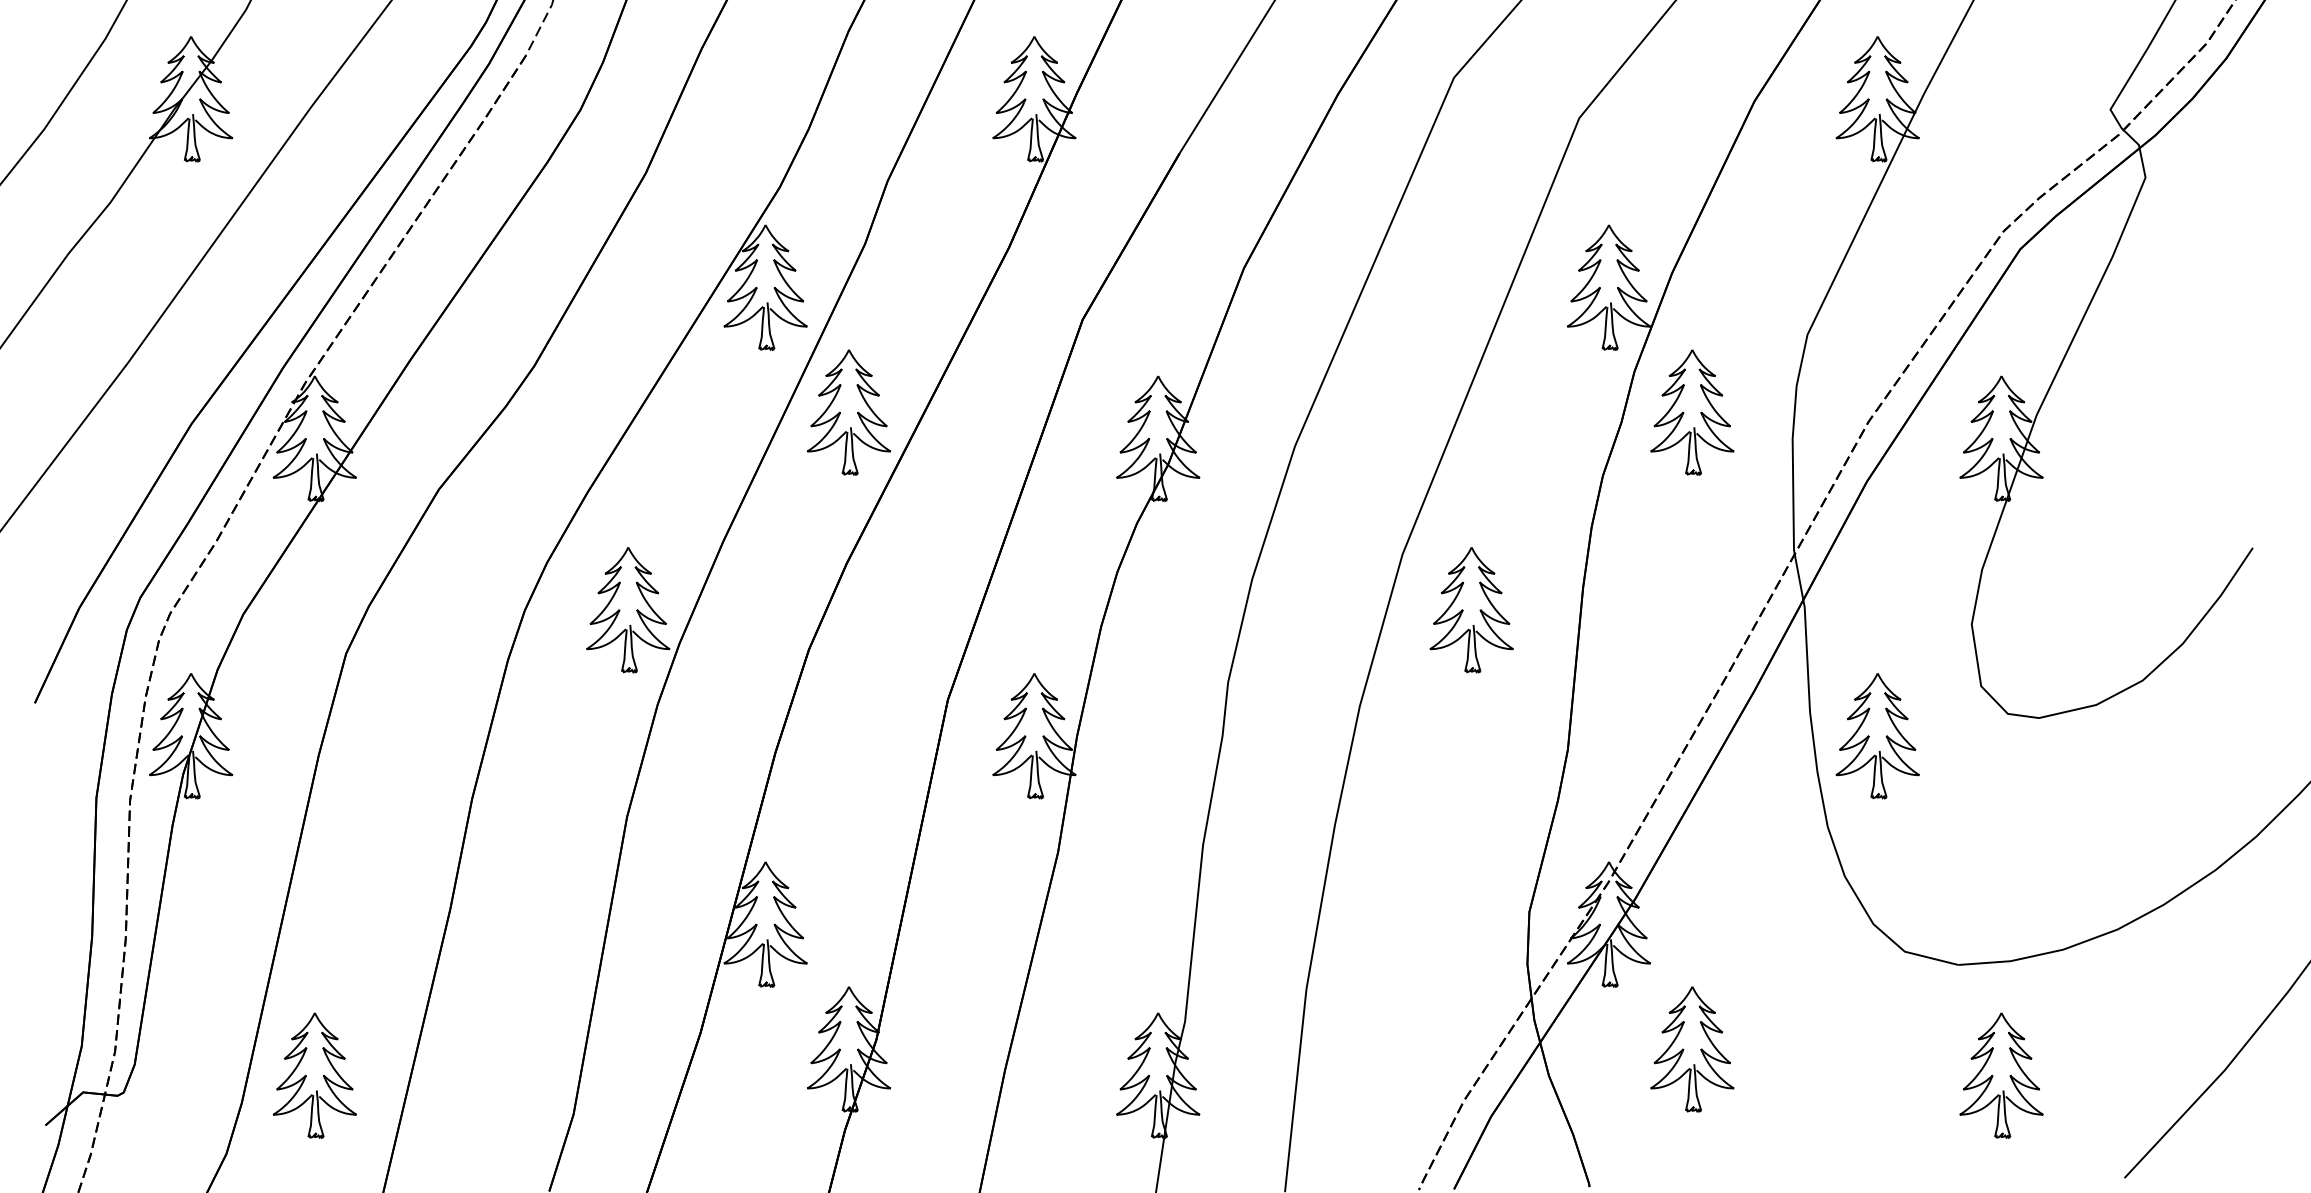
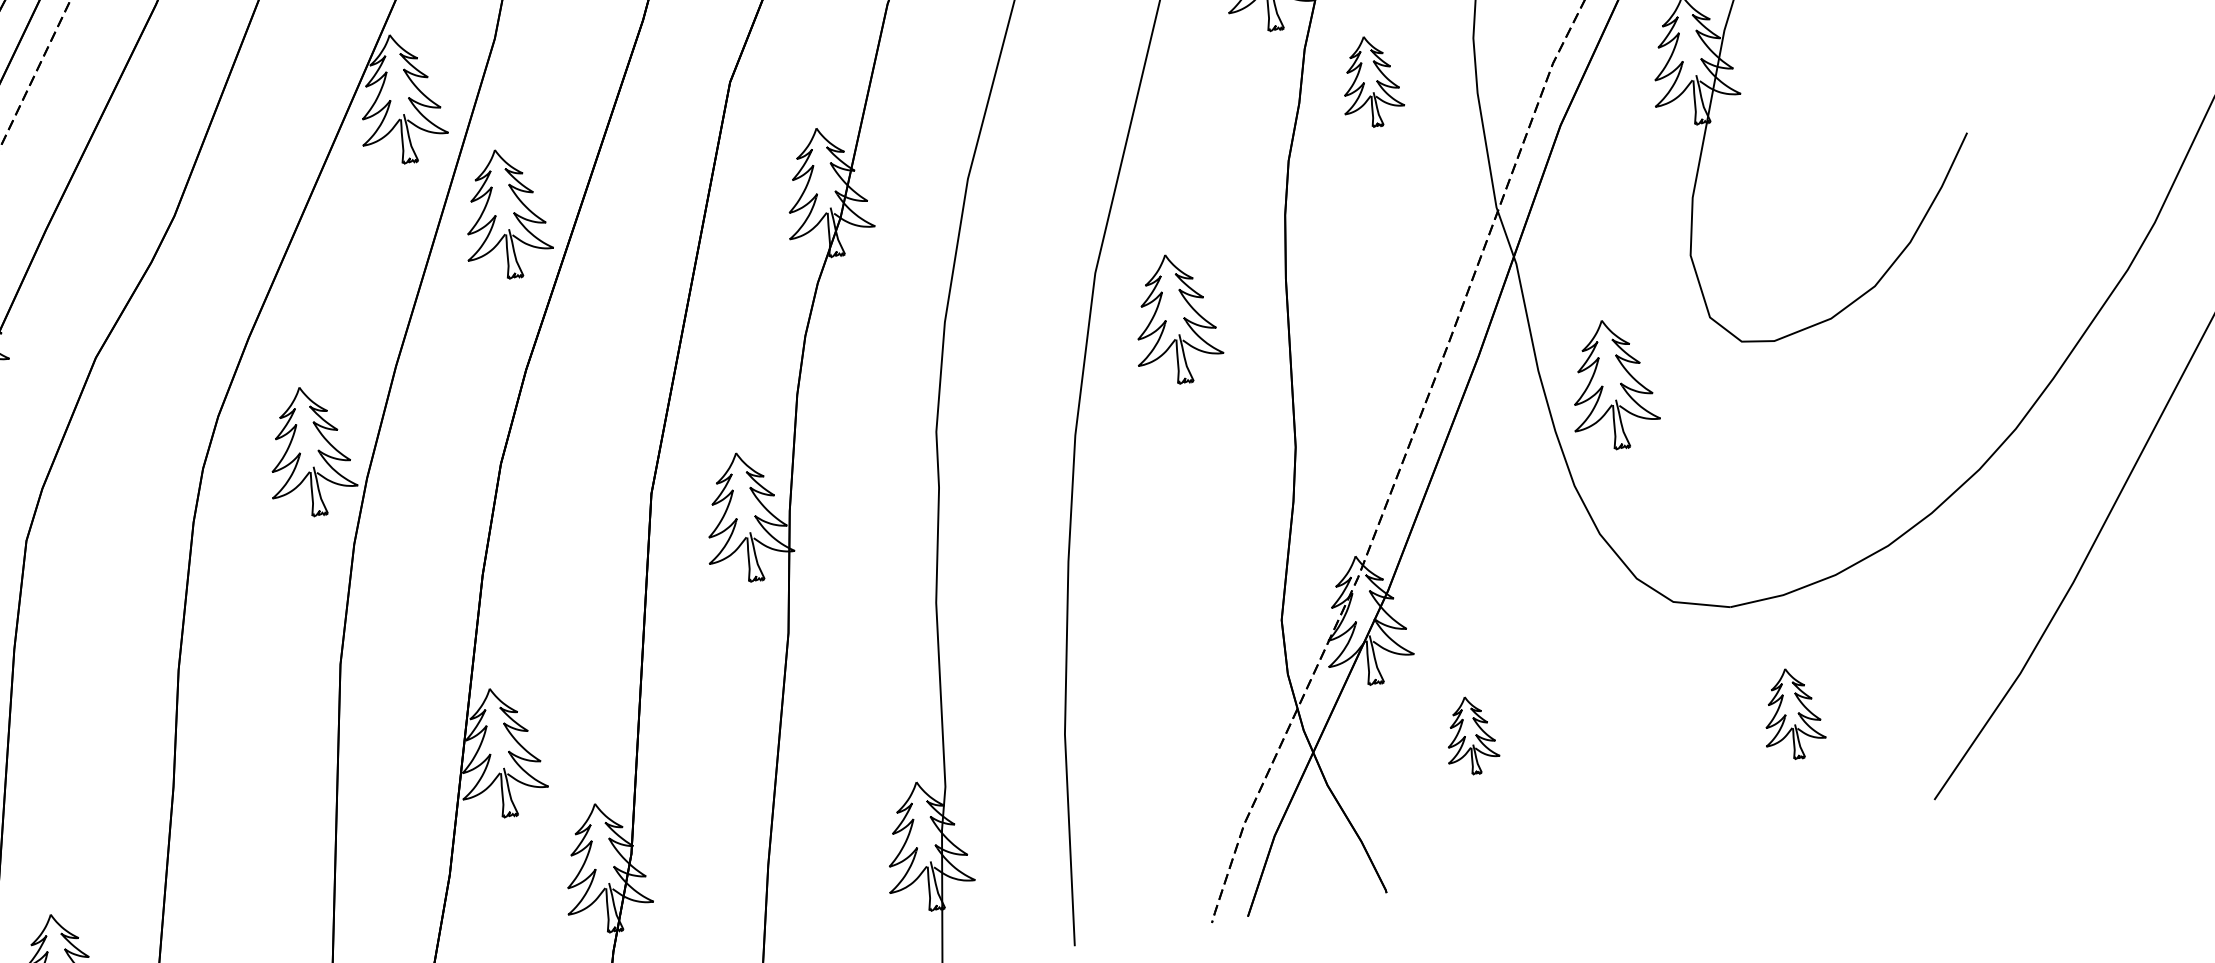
part: (1692, 412) -> (1370, 81), size x0.7
part: (1692, 1049) -> (1470, 735), size x0.6
part: (2001, 1075) -> (1792, 713), size x0.7

